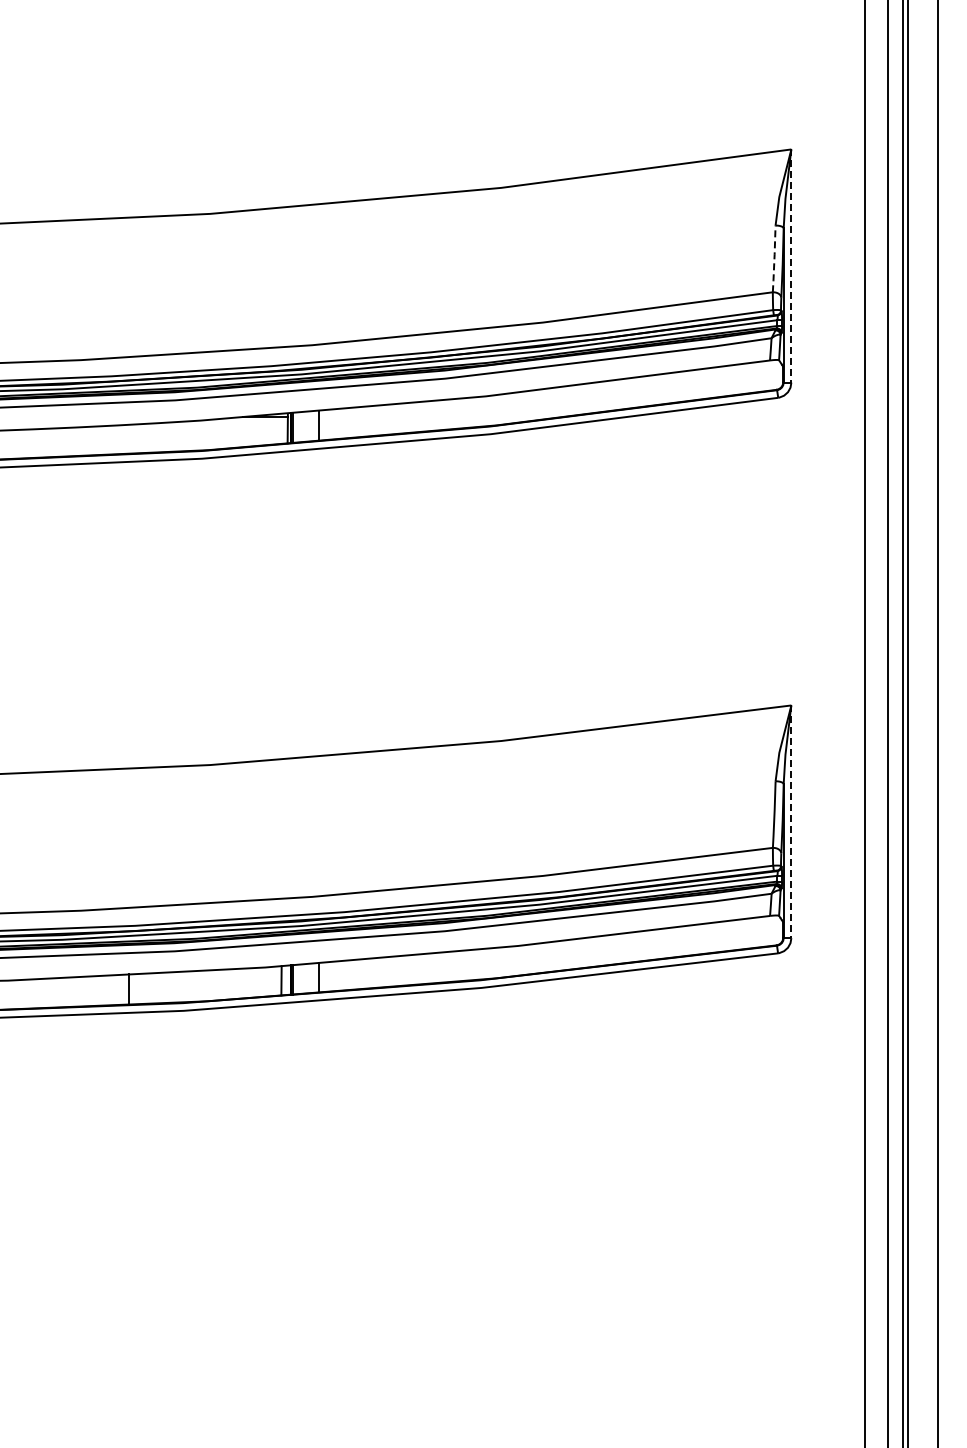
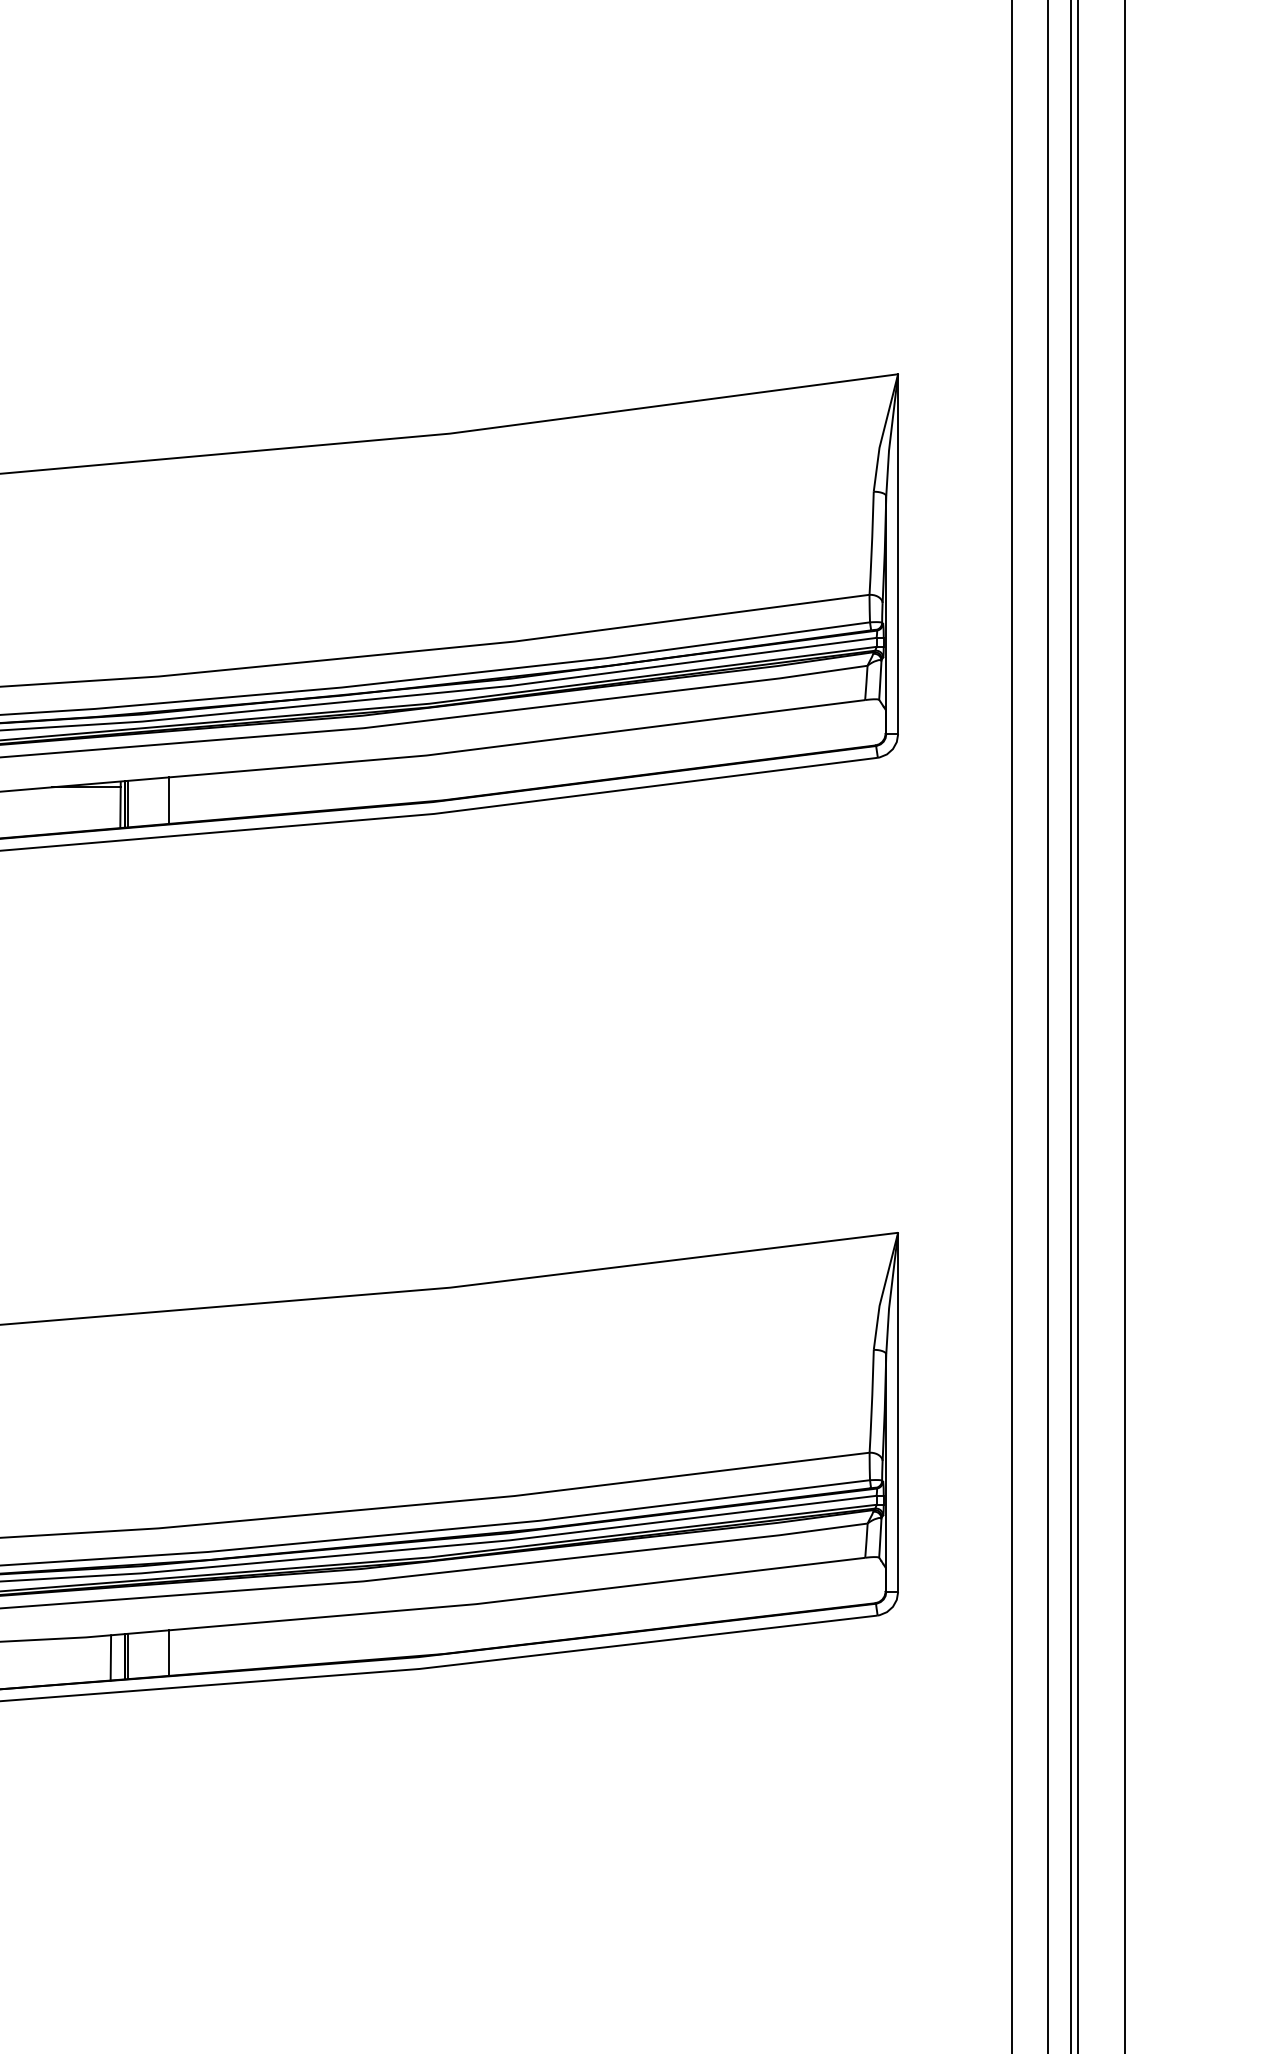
line: (774, 258) -> (872, 542), dashed -> solid
line: (791, 266) -> (898, 554), dashed -> solid
line: (791, 822) -> (898, 1413), dashed -> solid

